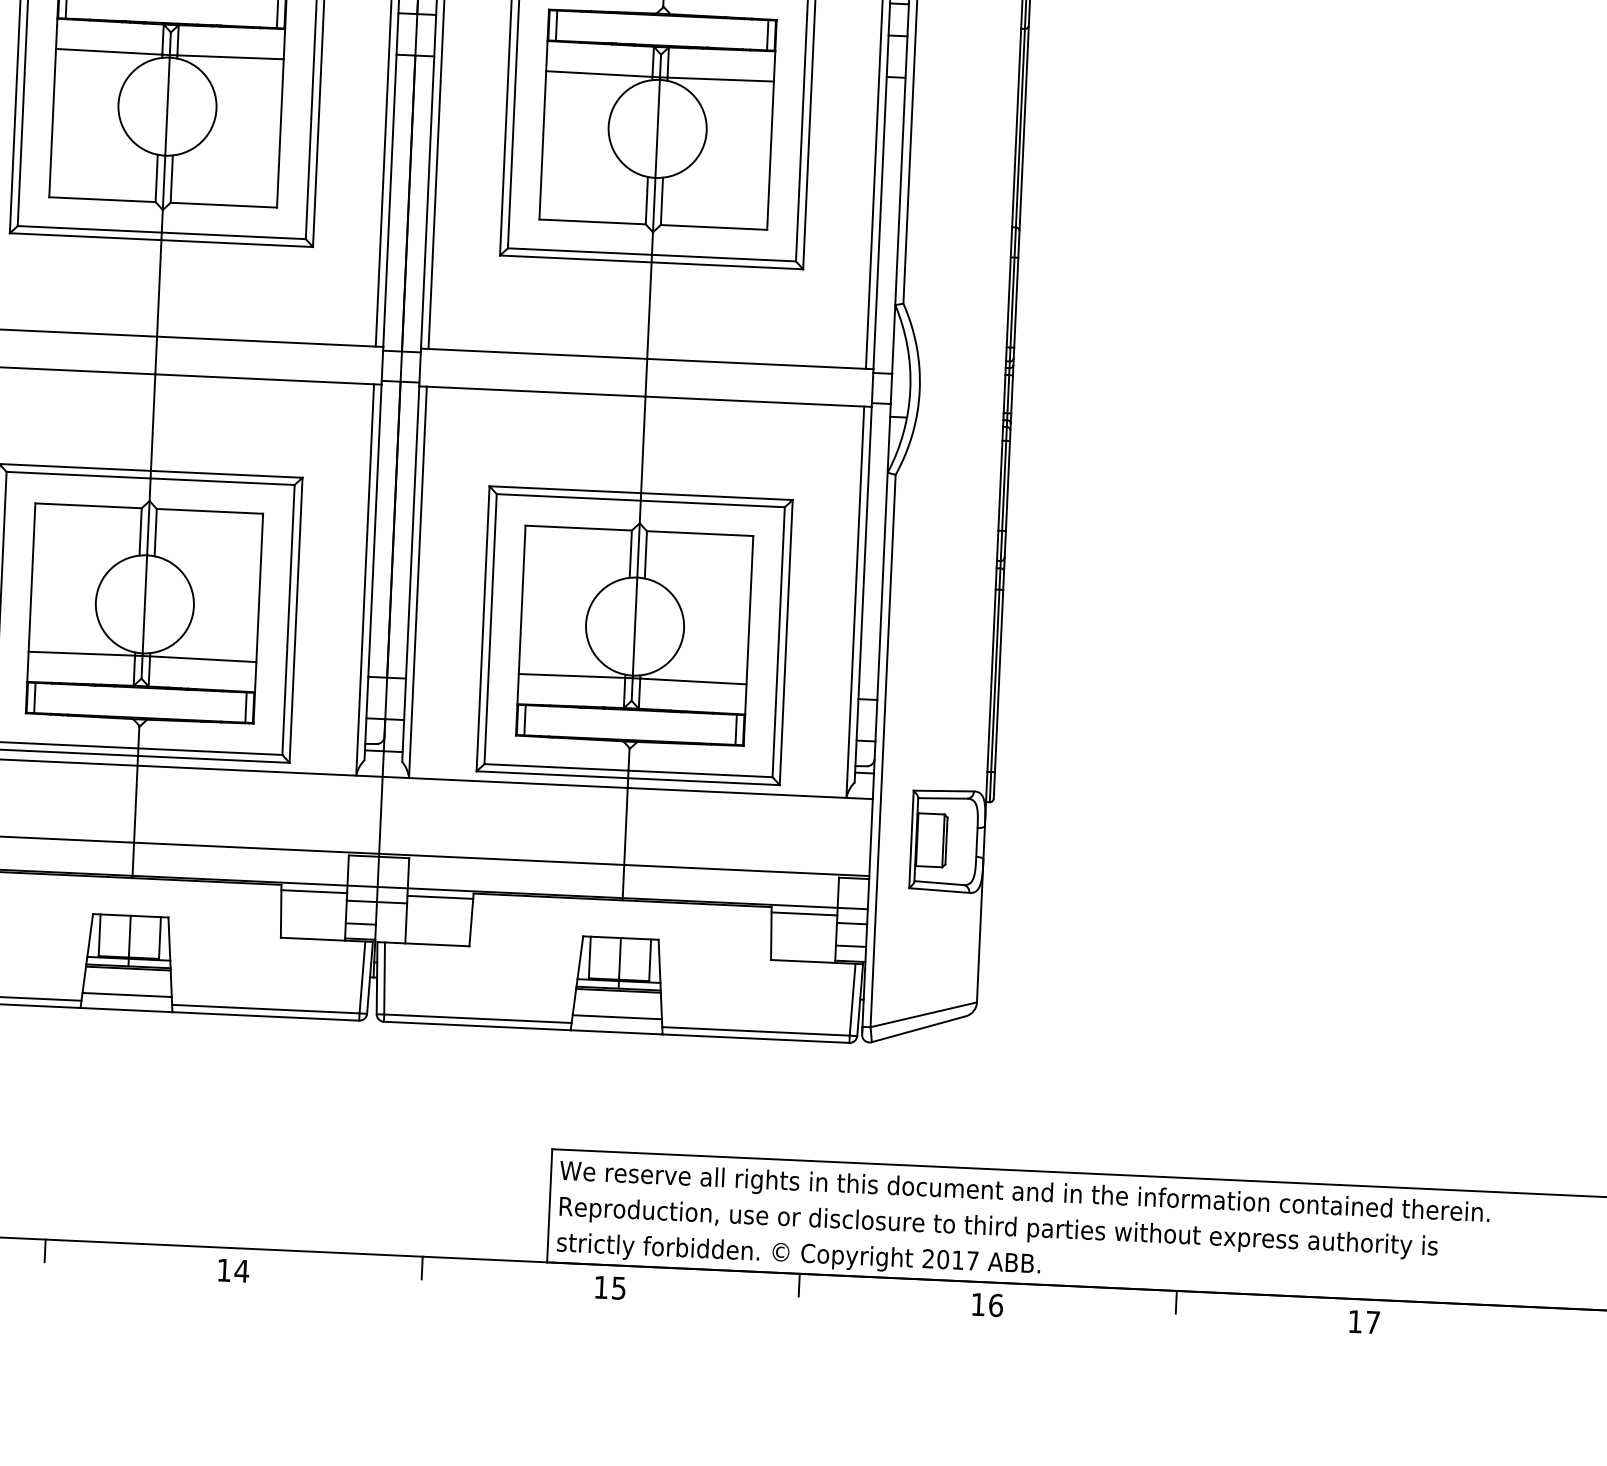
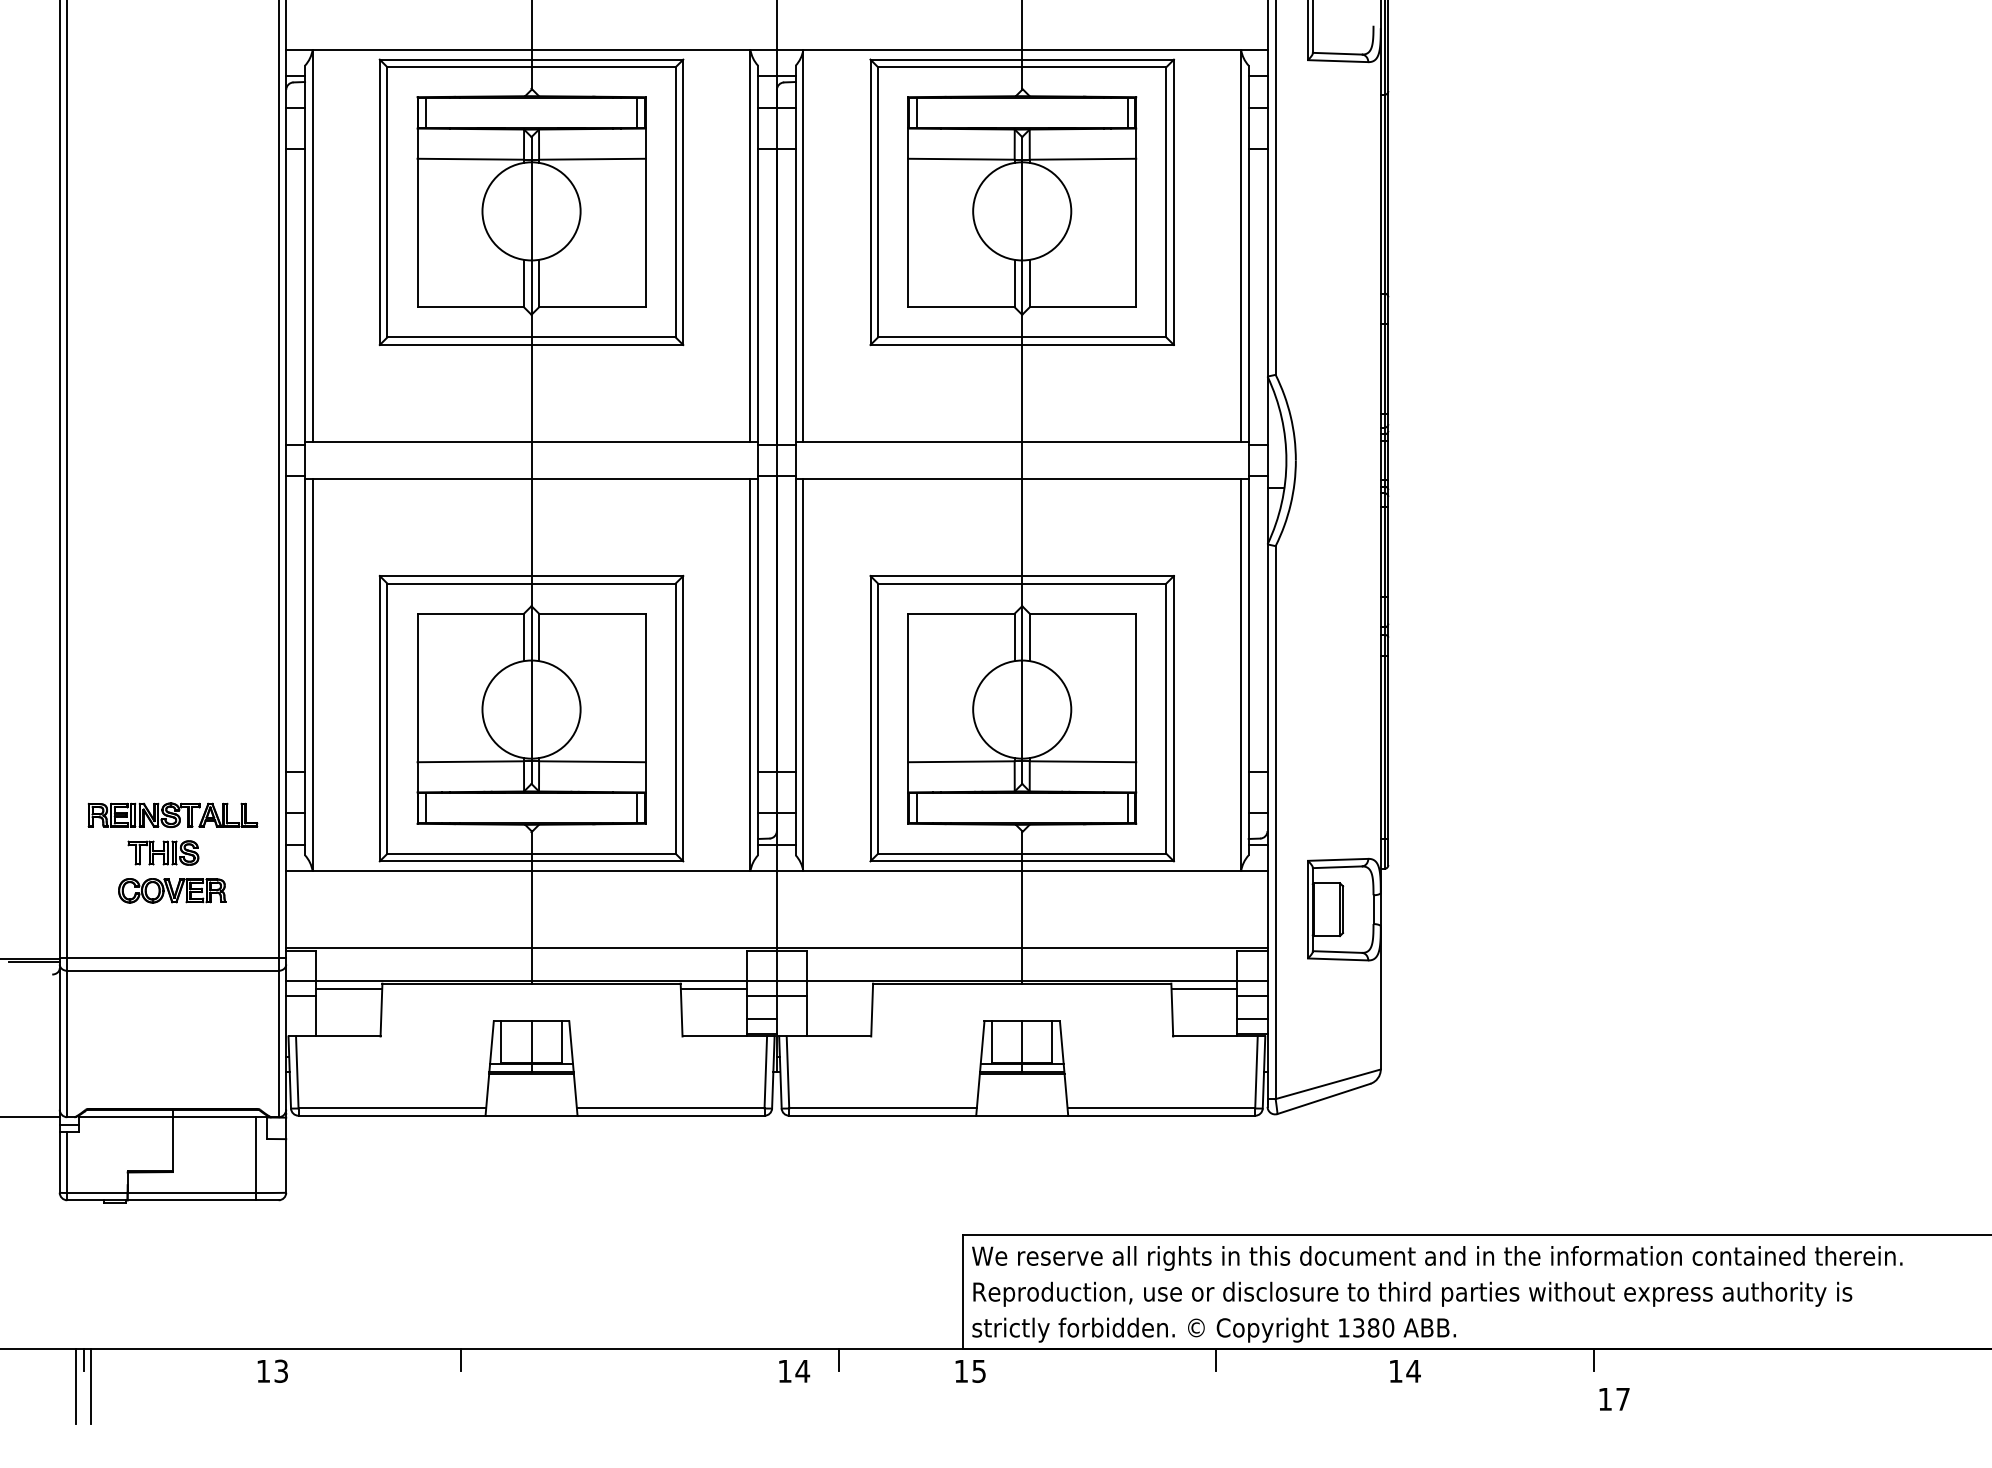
line: (439, 896) -> (839, 988), removed
line: (127, 994) -> (531, 1100), removed
line: (616, 1017) -> (1021, 1100), removed
text: (950, 1259) -> (1366, 1327), 2017 -> 1380
text: (233, 1270) -> (794, 1371), moved
text: (610, 1288) -> (970, 1371), moved
text: (995, 1304) -> (1413, 1370), 16 -> 14
text: (1364, 1322) -> (1614, 1399), moved

